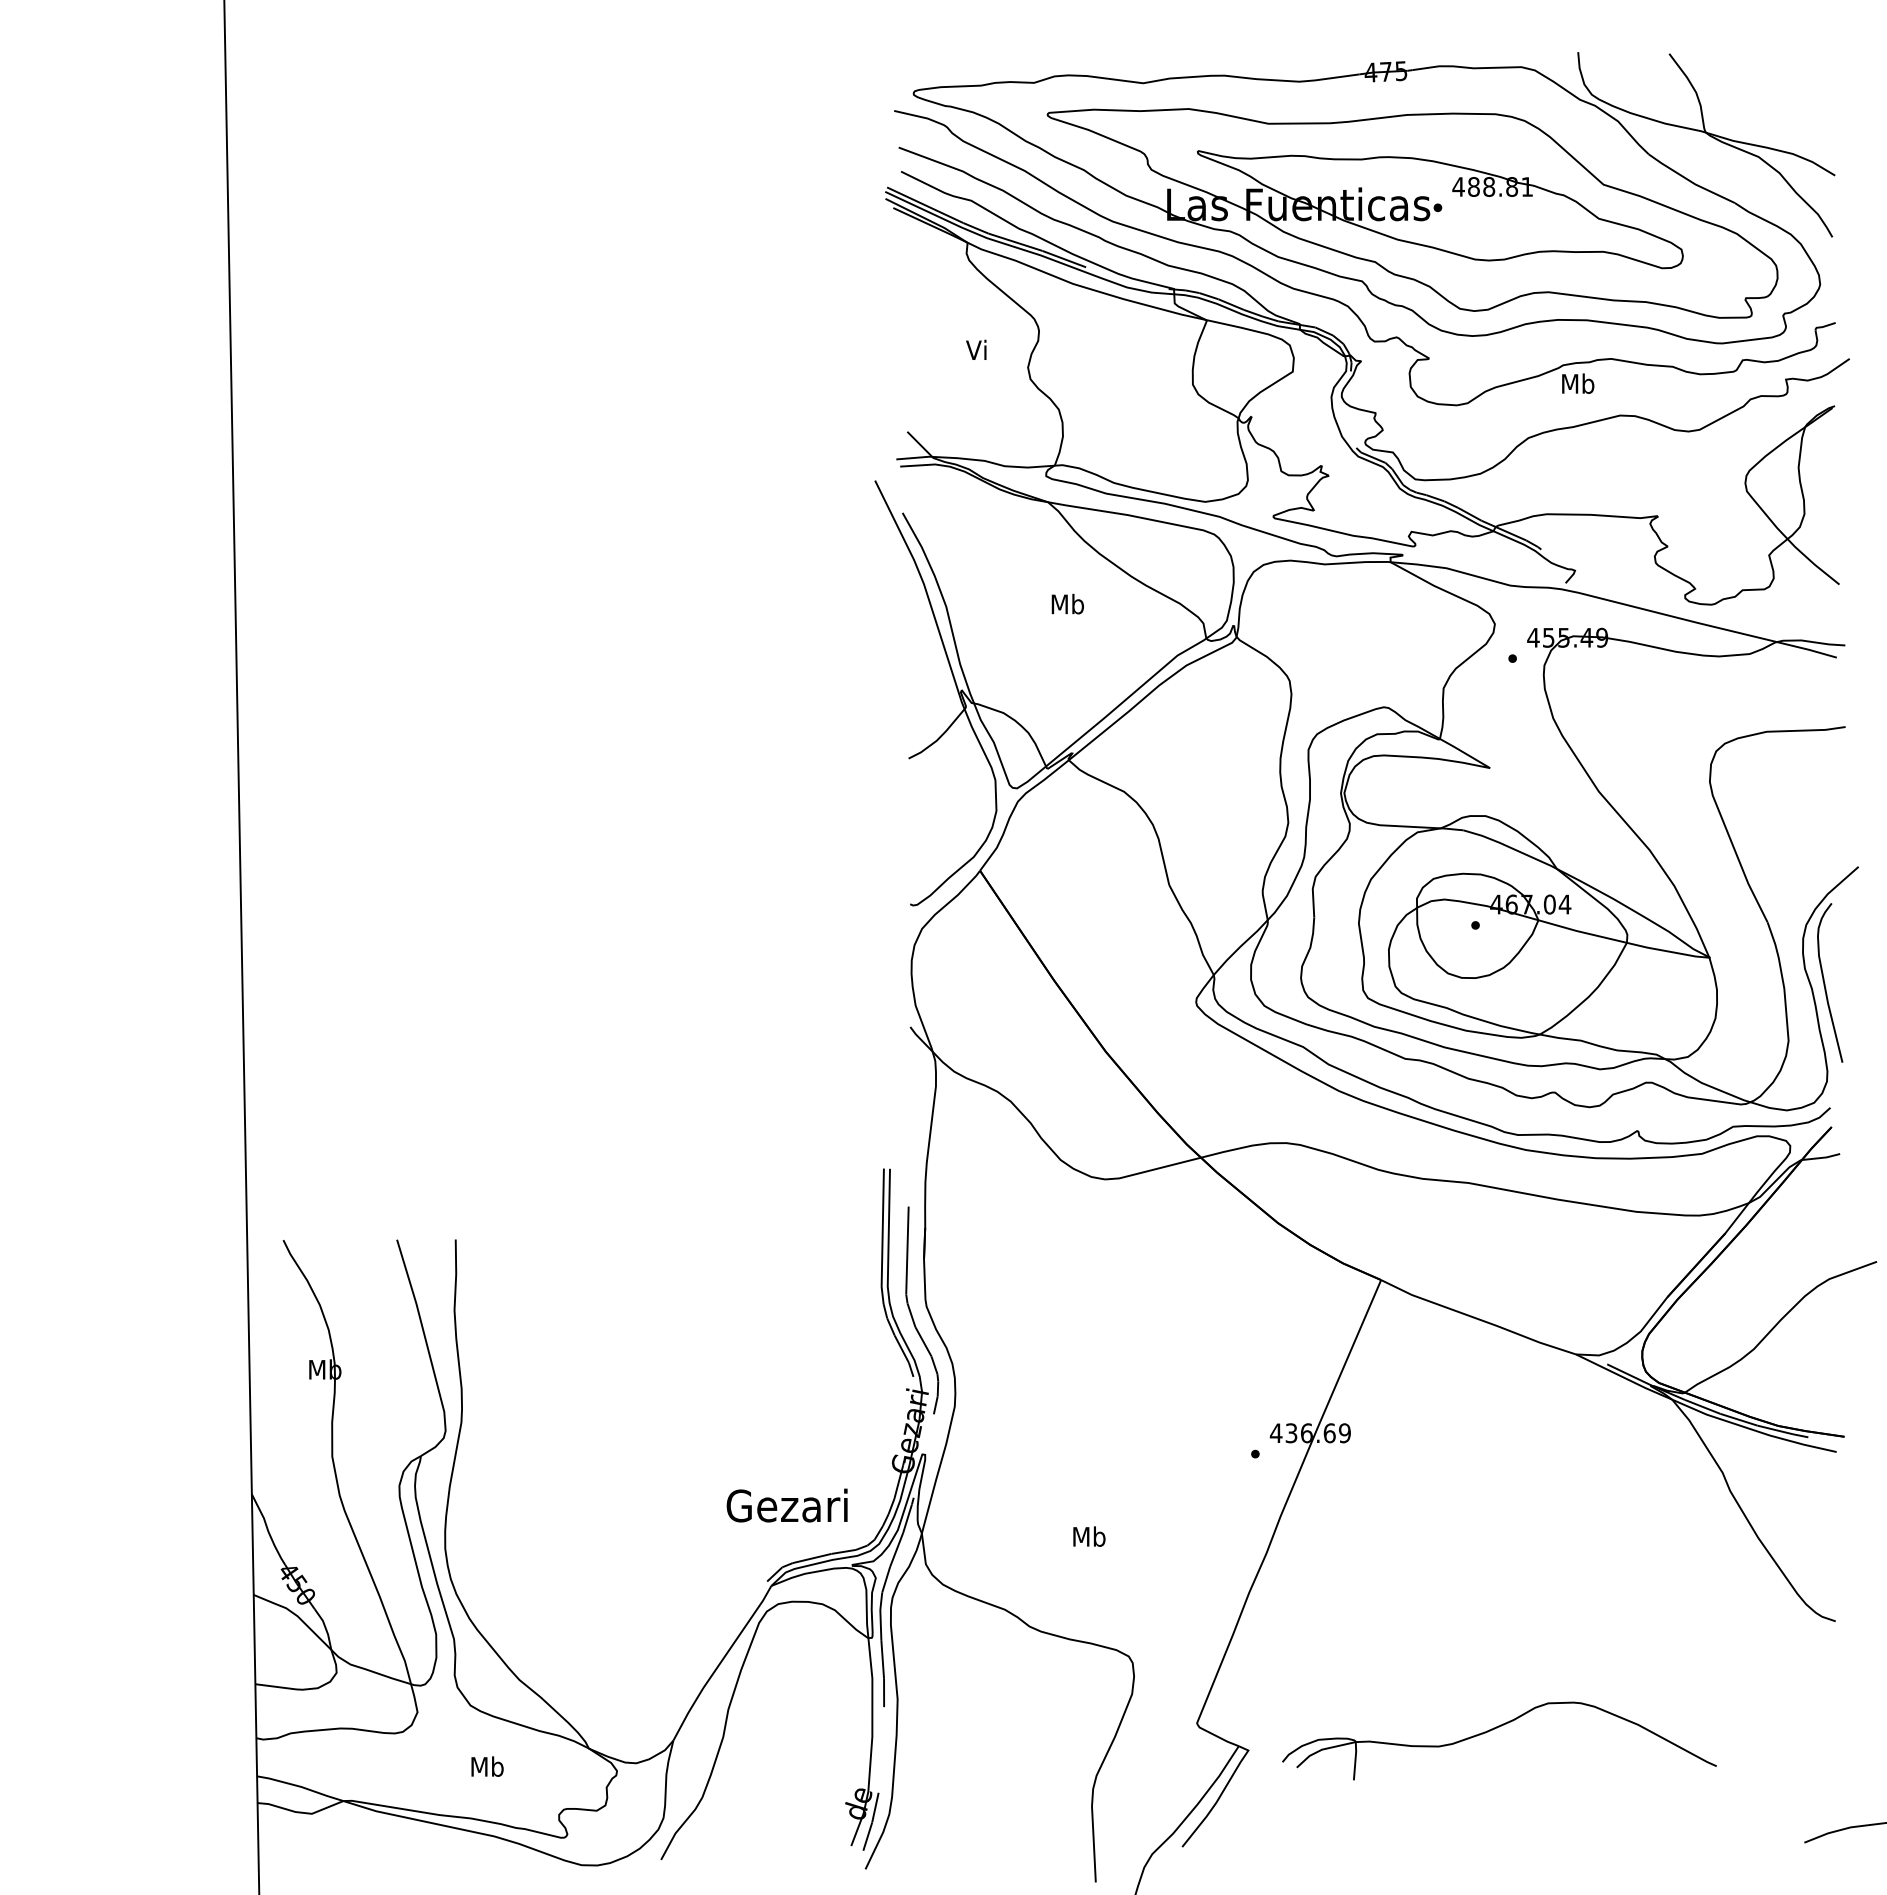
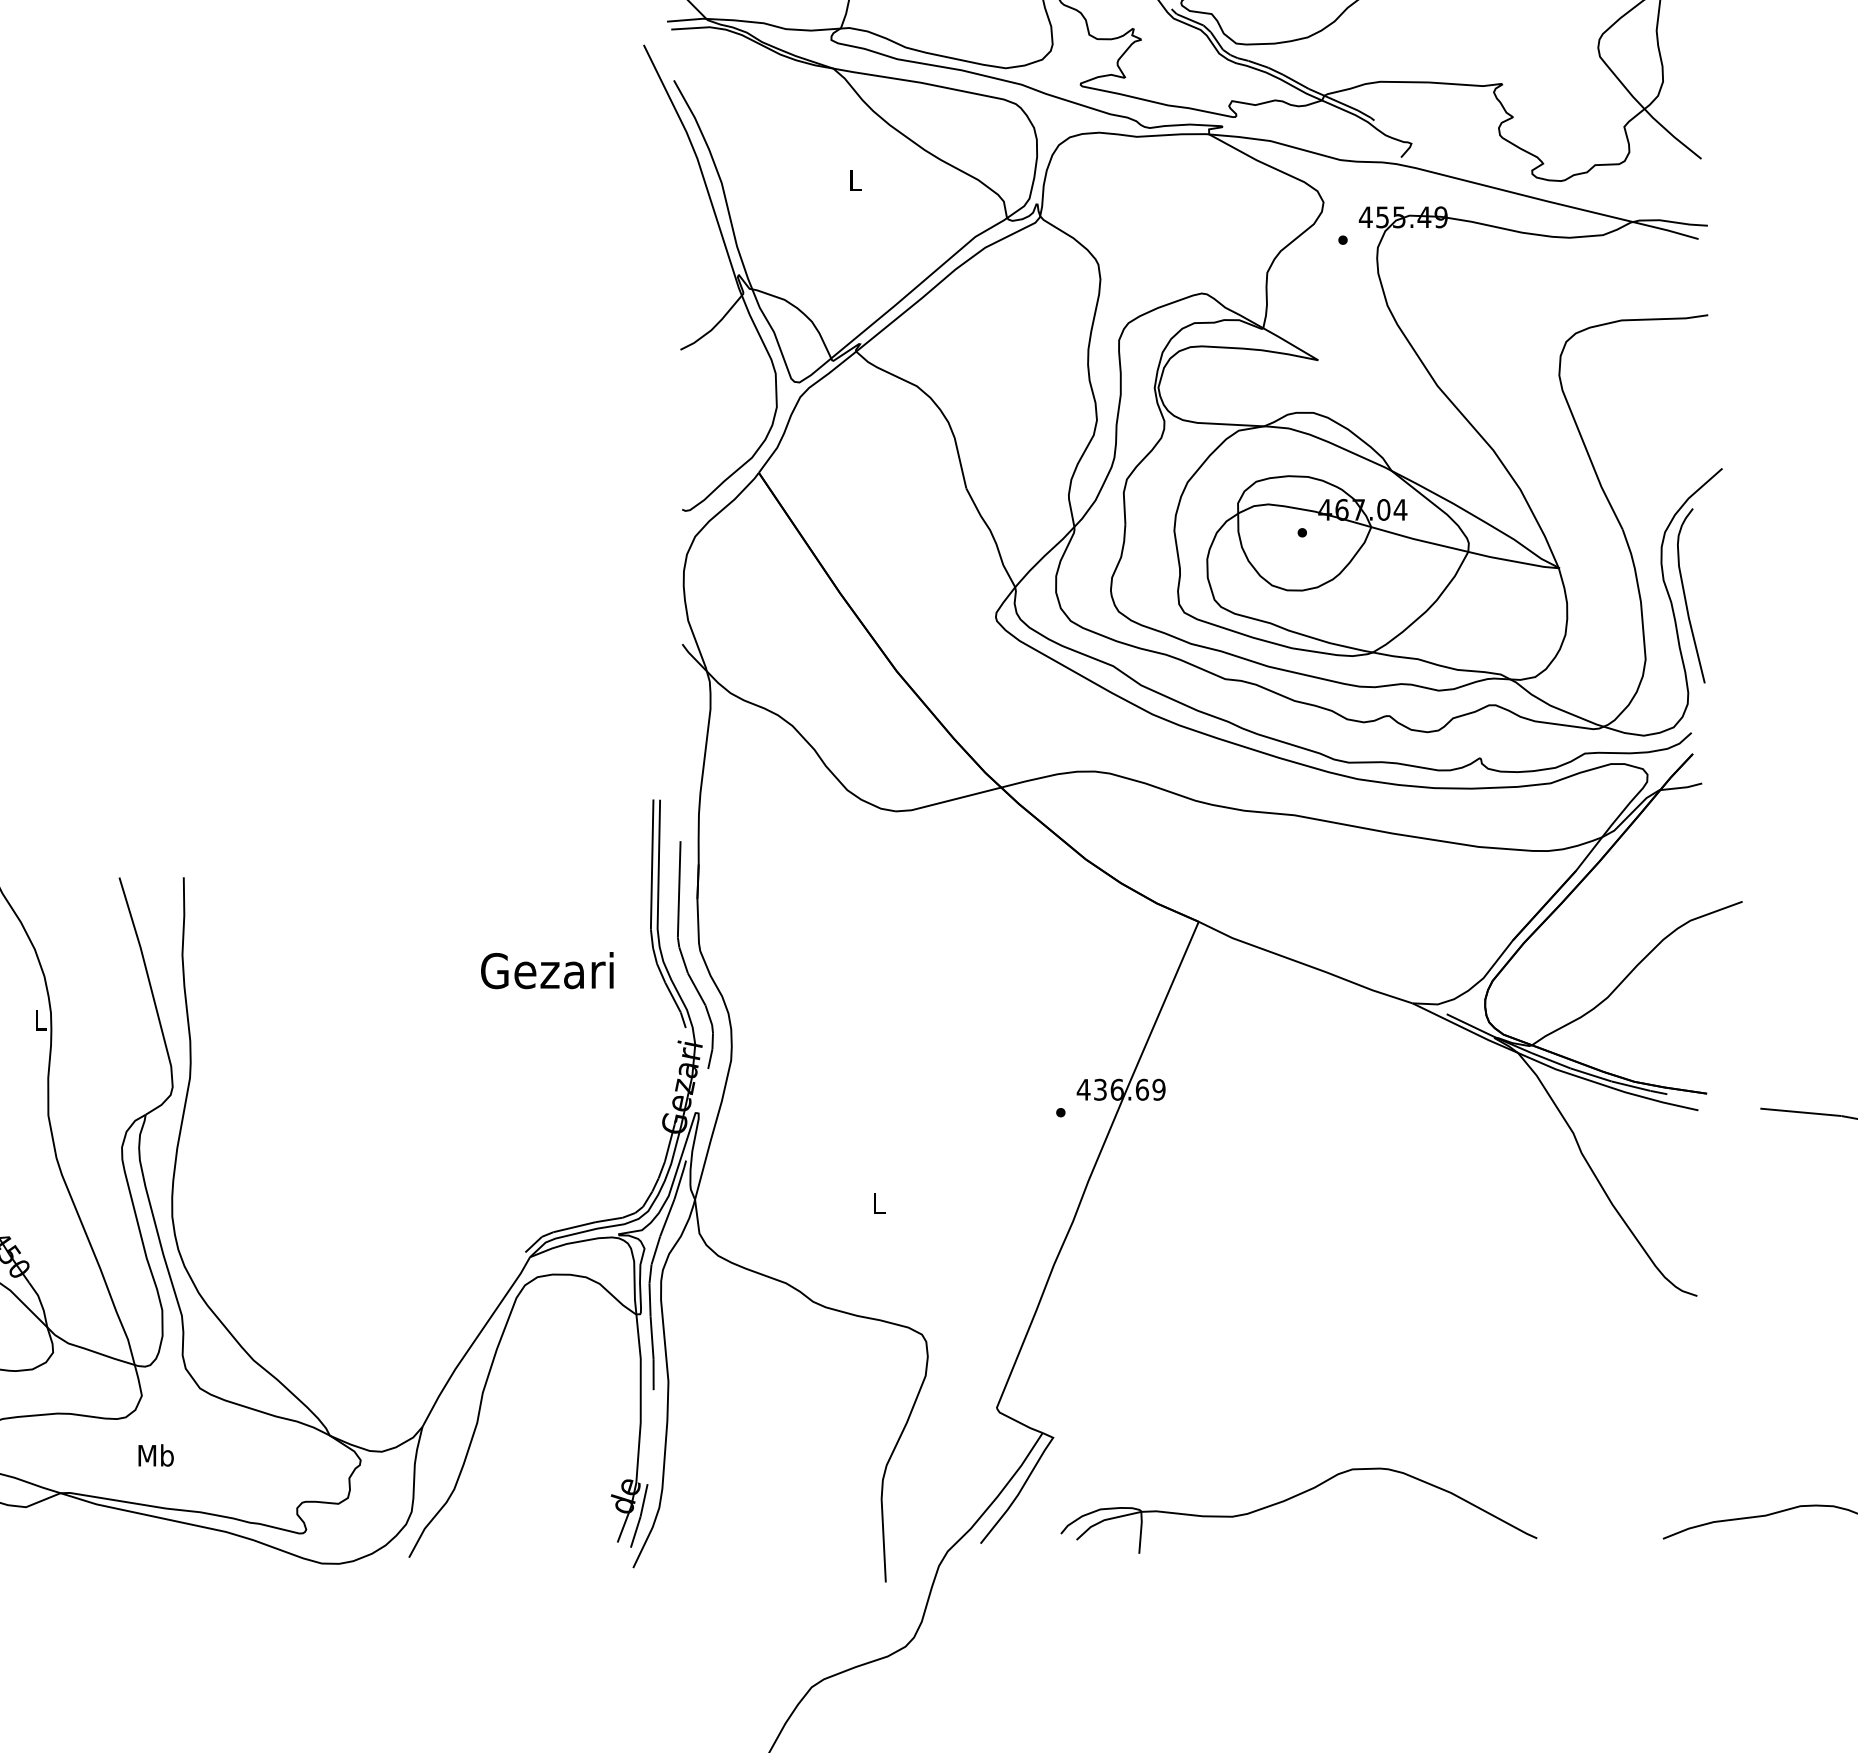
text: (1067, 603) -> (854, 179), Mb -> L
text: (325, 1369) -> (40, 1019), Mb -> L
text: (786, 1505) -> (546, 970), moved
text: (1089, 1536) -> (878, 1203), Mb -> L
part: (1494, 1729) -> (1293, 1498), moved
text: (487, 1766) -> (156, 1455), moved

